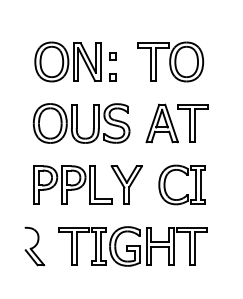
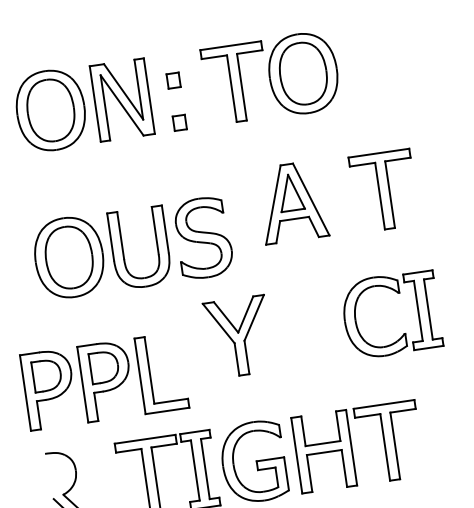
part: (170, 61) -> (270, 77), moved
part: (81, 123) -> (132, 248), moved
part: (192, 123) -> (384, 191), moved
part: (186, 175) -> (397, 294), moved
part: (72, 184) -> (104, 380), moved

